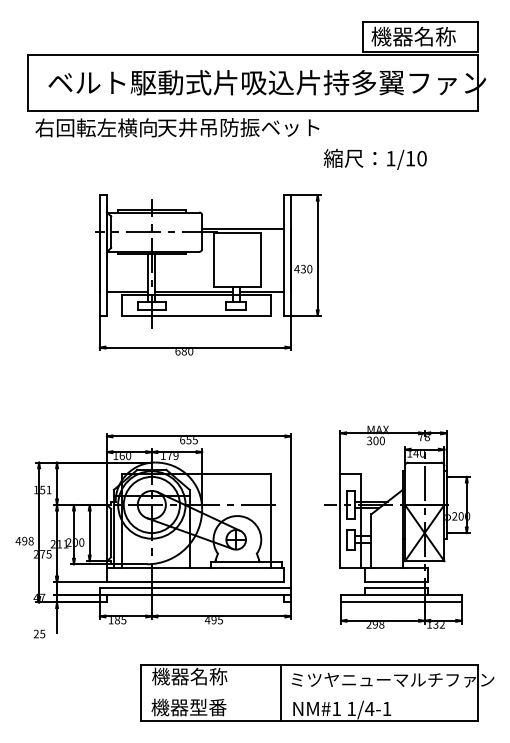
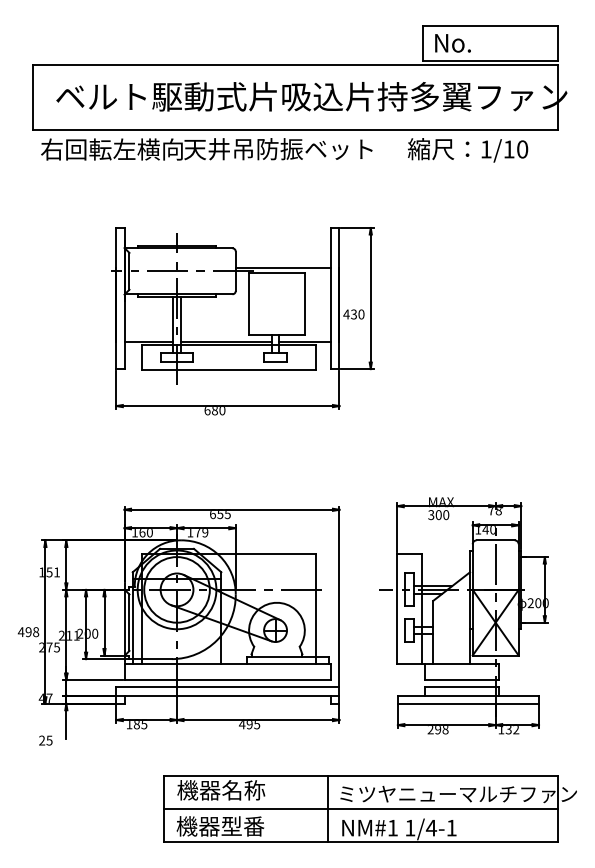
text: (413, 36) -> (482, 42), 機器名称 -> No.
text: (375, 159) -> (468, 150), moved
line: (308, 693) -> (360, 809), added

